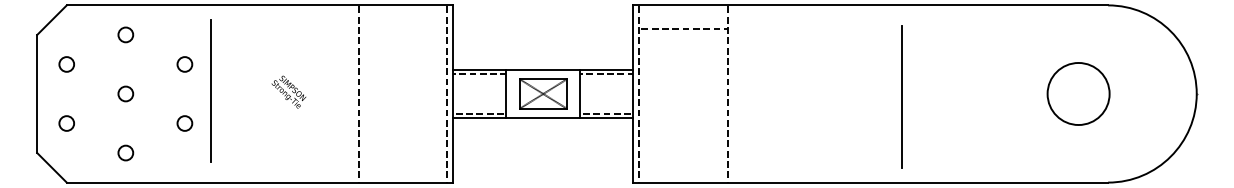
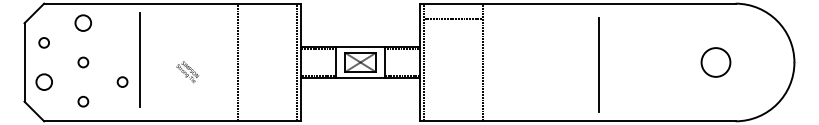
circle: (126, 35) -> (83, 23), size x1.6
circle: (184, 63) -> (122, 42), removed
text: (288, 92) -> (187, 72), moved
circle: (1077, 94) -> (715, 62), size x0.7
circle: (65, 122) -> (43, 81), size x1.6

